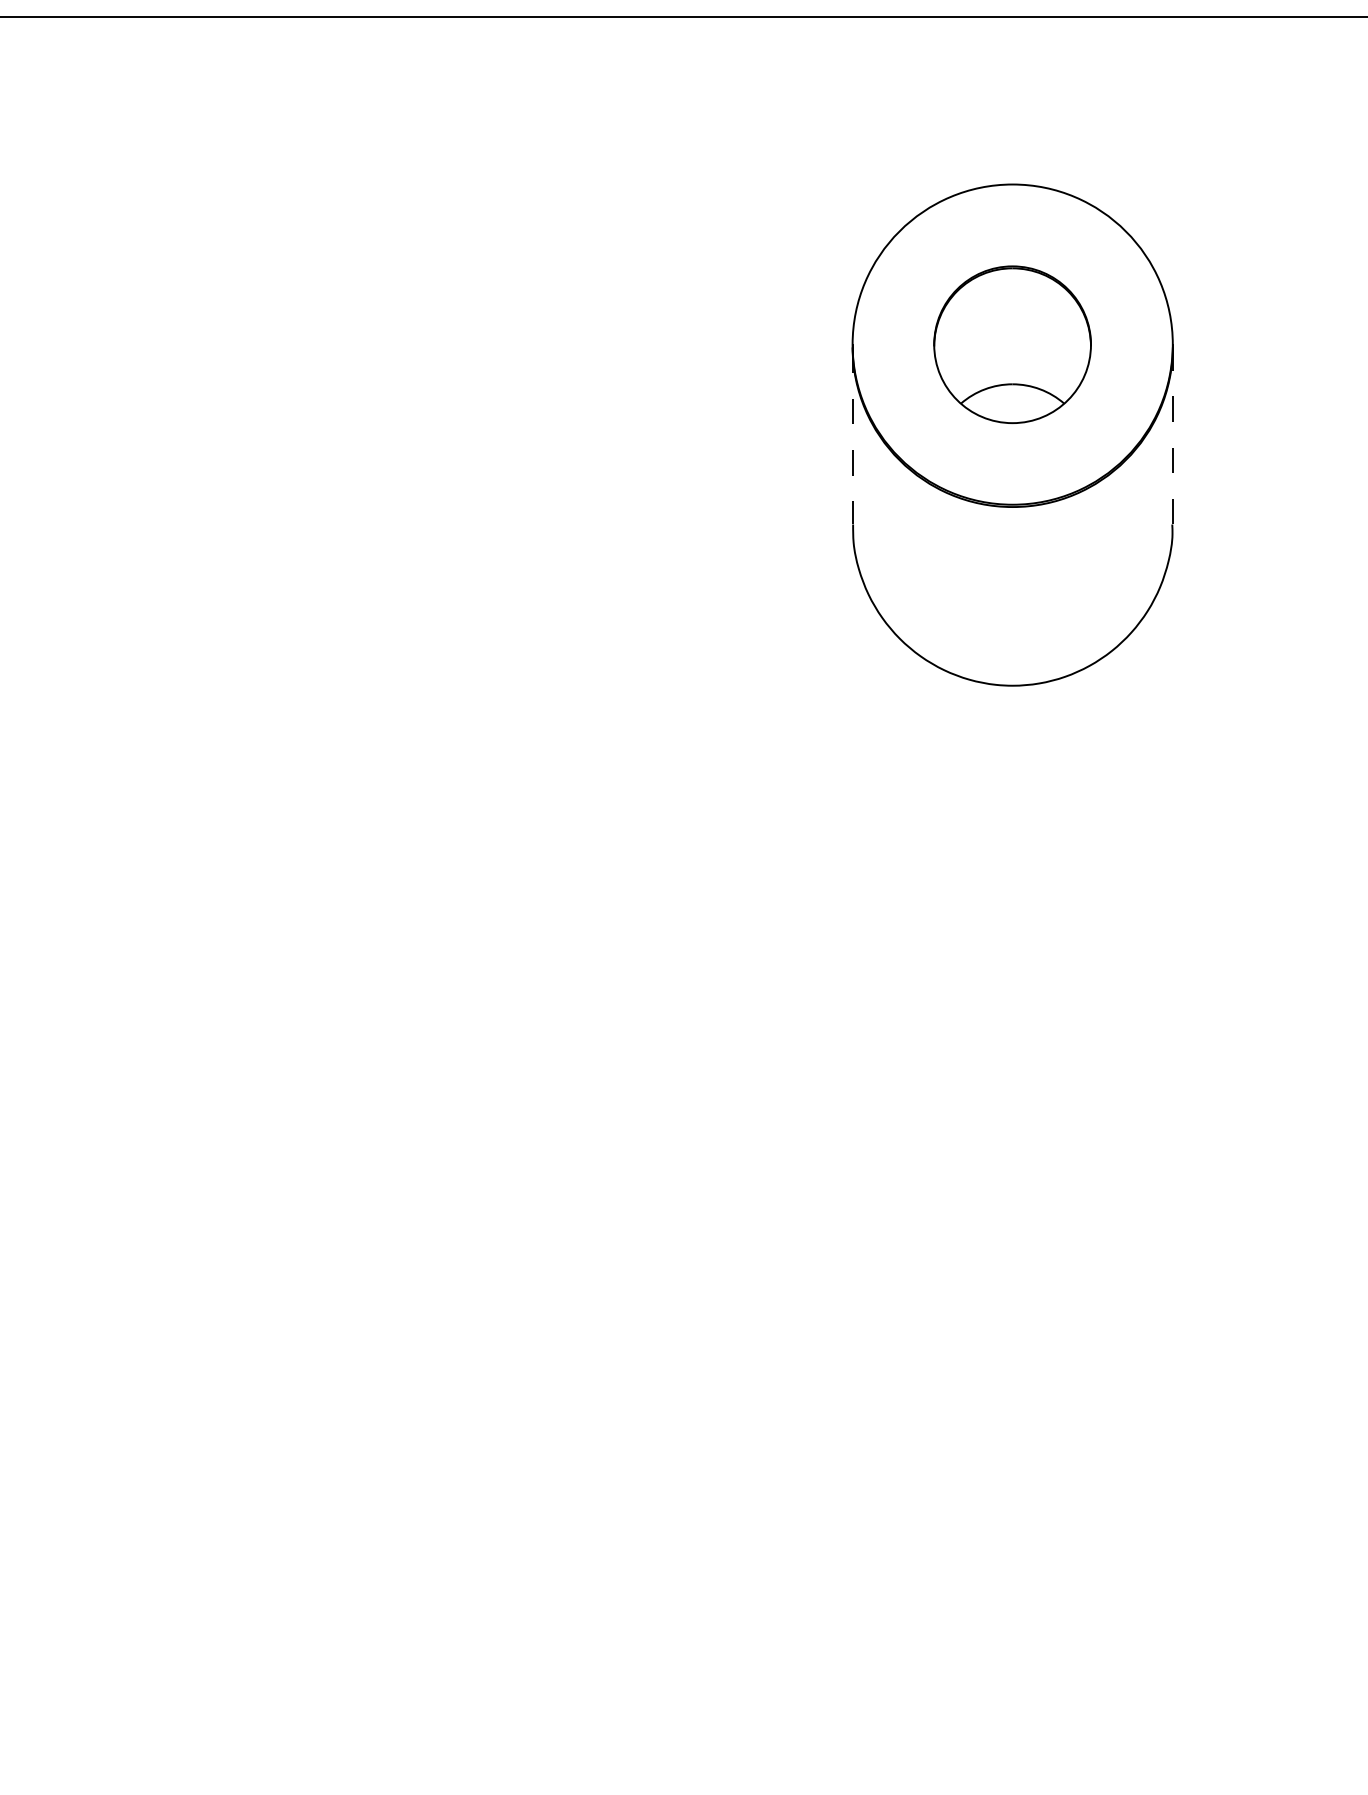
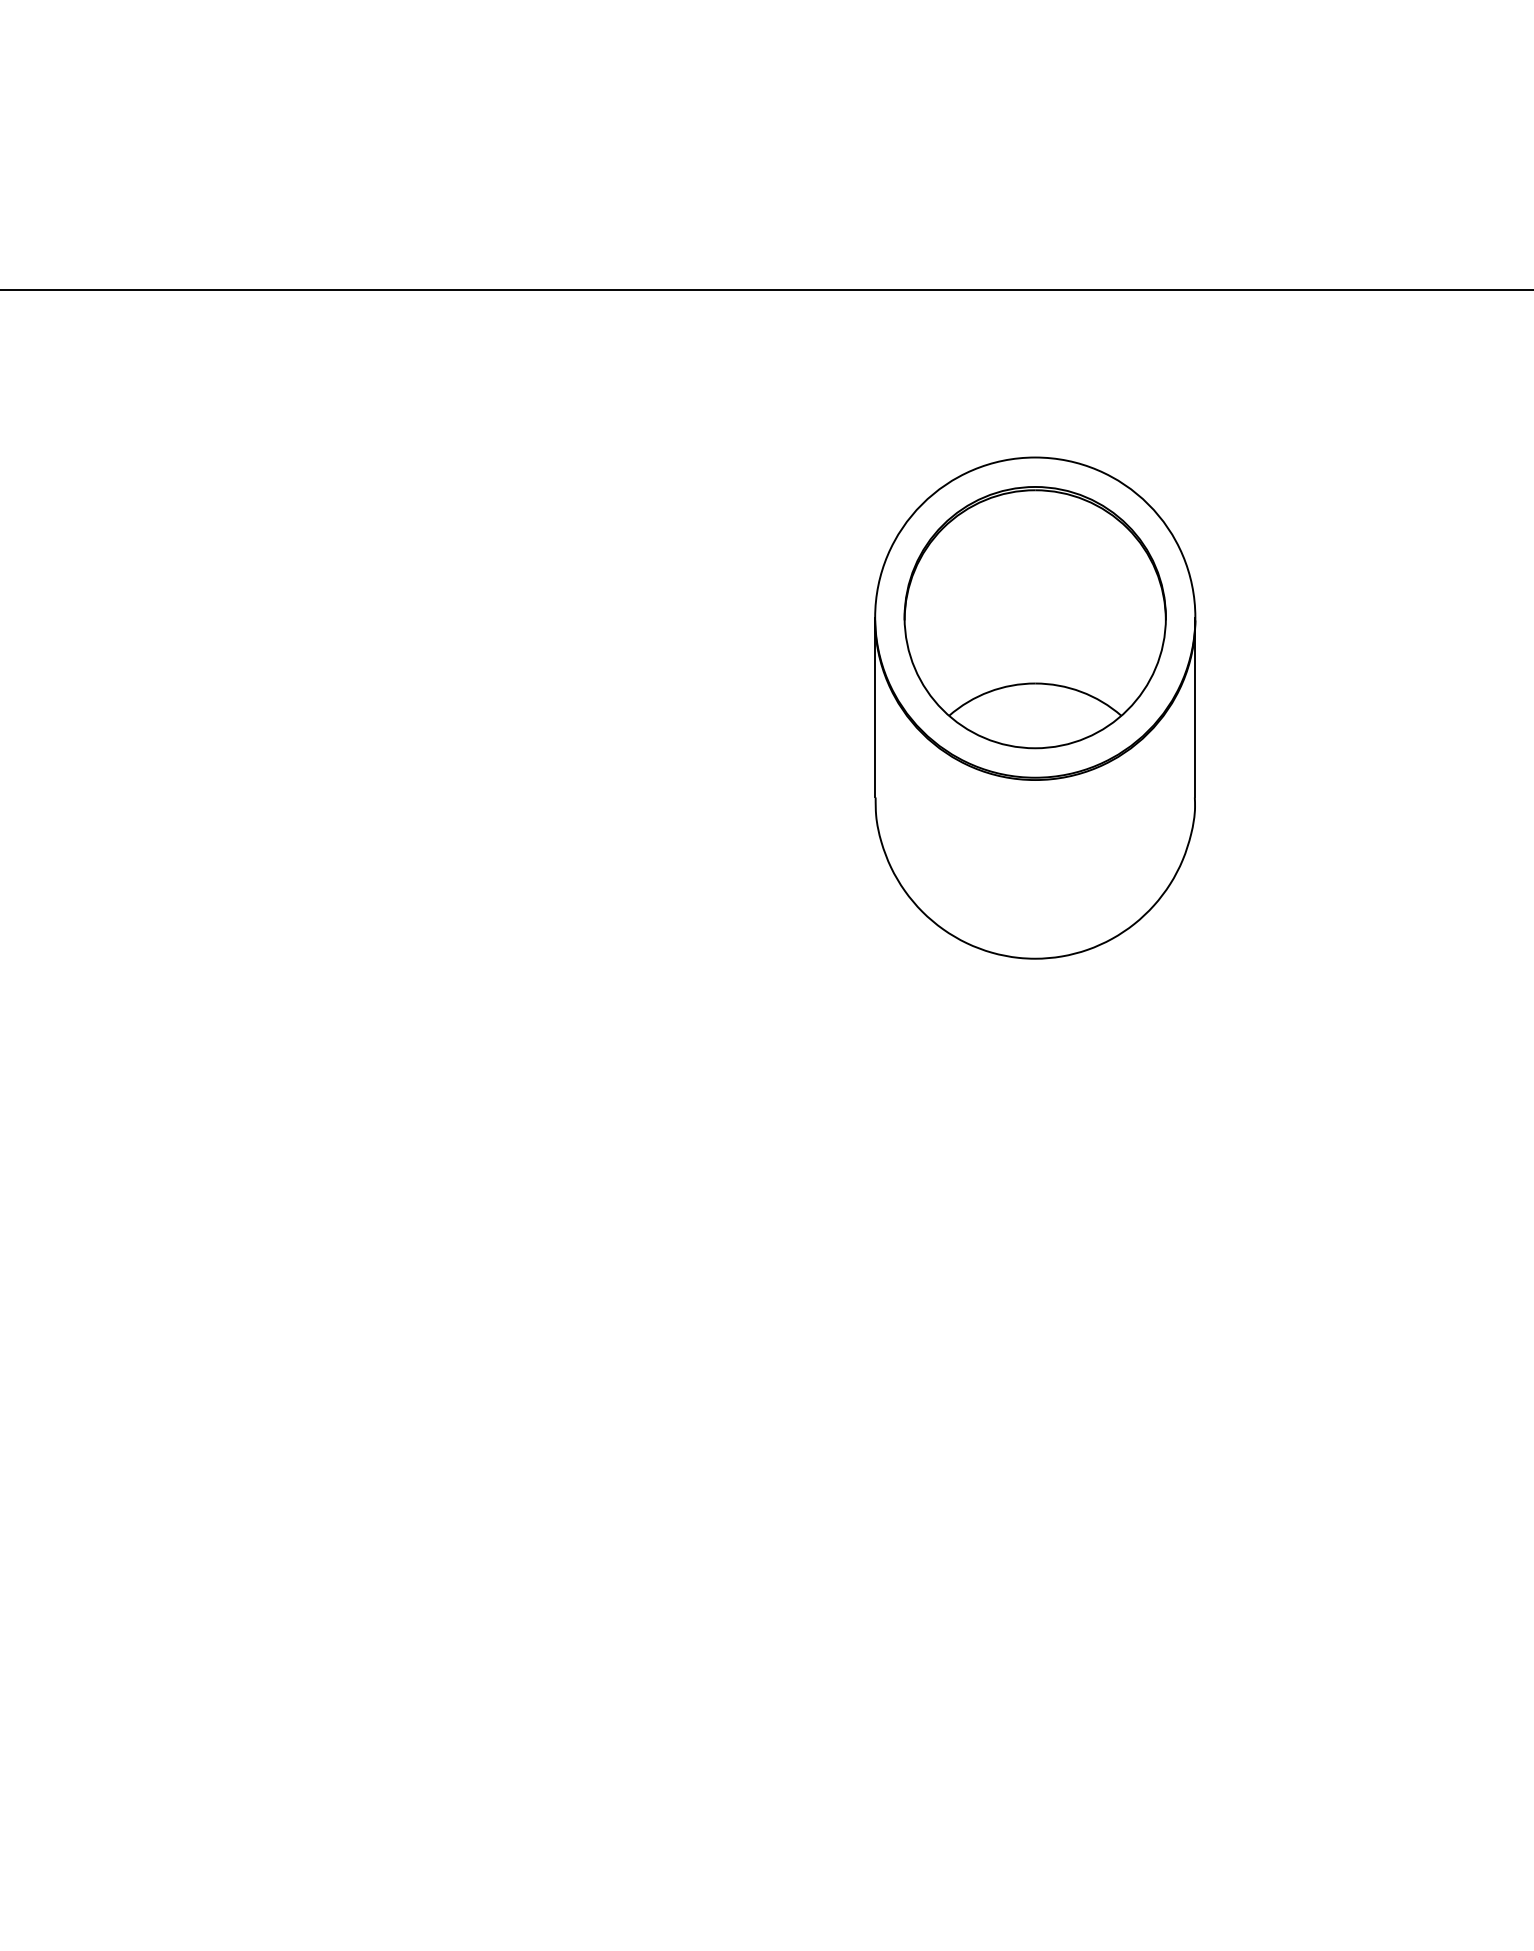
part: (1011, 344) -> (1034, 617), size x1.67
line: (852, 435) -> (875, 708), dashed -> solid
line: (1172, 435) -> (1195, 708), dashed -> solid

